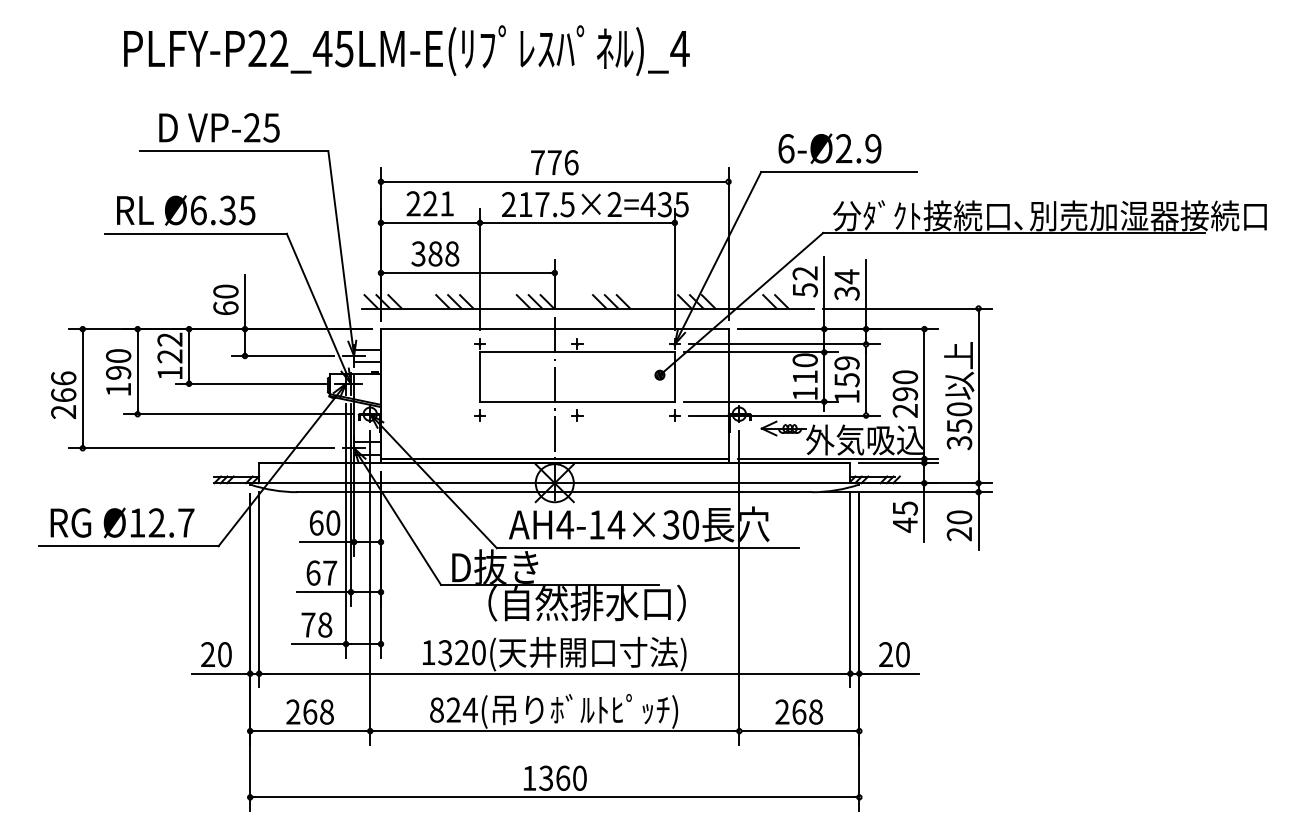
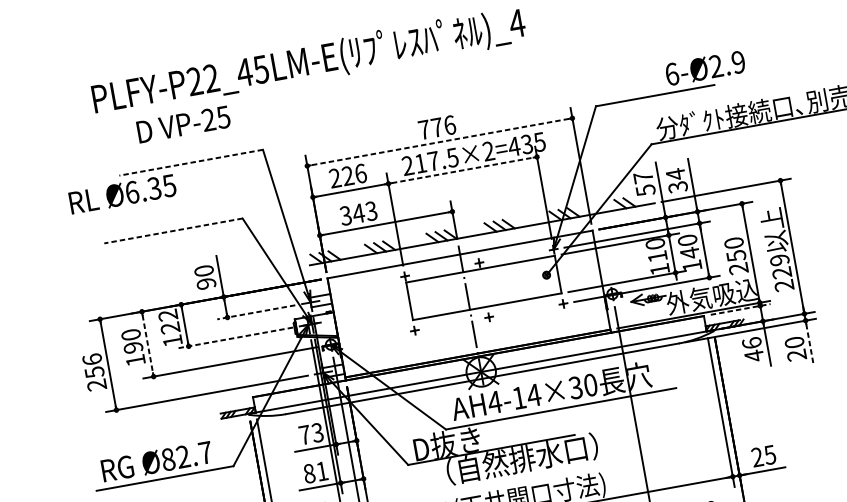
text: (219, 127) -> (183, 124), moved
text: (829, 148) -> (705, 68), moved
line: (233, 151) -> (190, 163), solid -> dashed
line: (554, 181) -> (439, 141), solid -> dashed
text: (447, 203) -> (361, 173), 221 -> 226
text: (186, 210) -> (123, 194), moved
line: (577, 222) -> (462, 170), solid -> dashed
line: (196, 233) -> (173, 230), solid -> dashed
text: (443, 253) -> (364, 212), 388 -> 343
text: (804, 273) -> (642, 177), 52 -> 57
text: (225, 308) -> (206, 283), 60 -> 90
line: (282, 356) -> (256, 312), solid -> dashed
text: (846, 371) -> (688, 246), 159 -> 140
line: (137, 372) -> (147, 344), solid -> dashed
line: (250, 383) -> (235, 337), solid -> dashed
text: (905, 394) -> (736, 256), 290 -> 250
text: (63, 395) -> (94, 372), 266 -> 256
text: (959, 426) -> (782, 273), 350 -> 229
line: (899, 463) -> (741, 309), solid -> dashed
text: (904, 508) -> (751, 343), 45 -> 46
text: (137, 522) -> (168, 459), Ø12.7 -> Ø82.7
text: (324, 522) -> (310, 433), 60 -> 73
line: (978, 523) -> (809, 344), solid -> dashed
text: (321, 572) -> (315, 472), 67 -> 81
text: (902, 654) -> (769, 454), 20 -> 25

